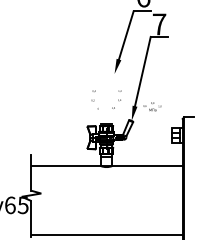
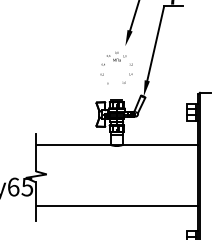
text: (152, 106) -> (116, 56), moved
line: (107, 235) -> (117, 206), moved

